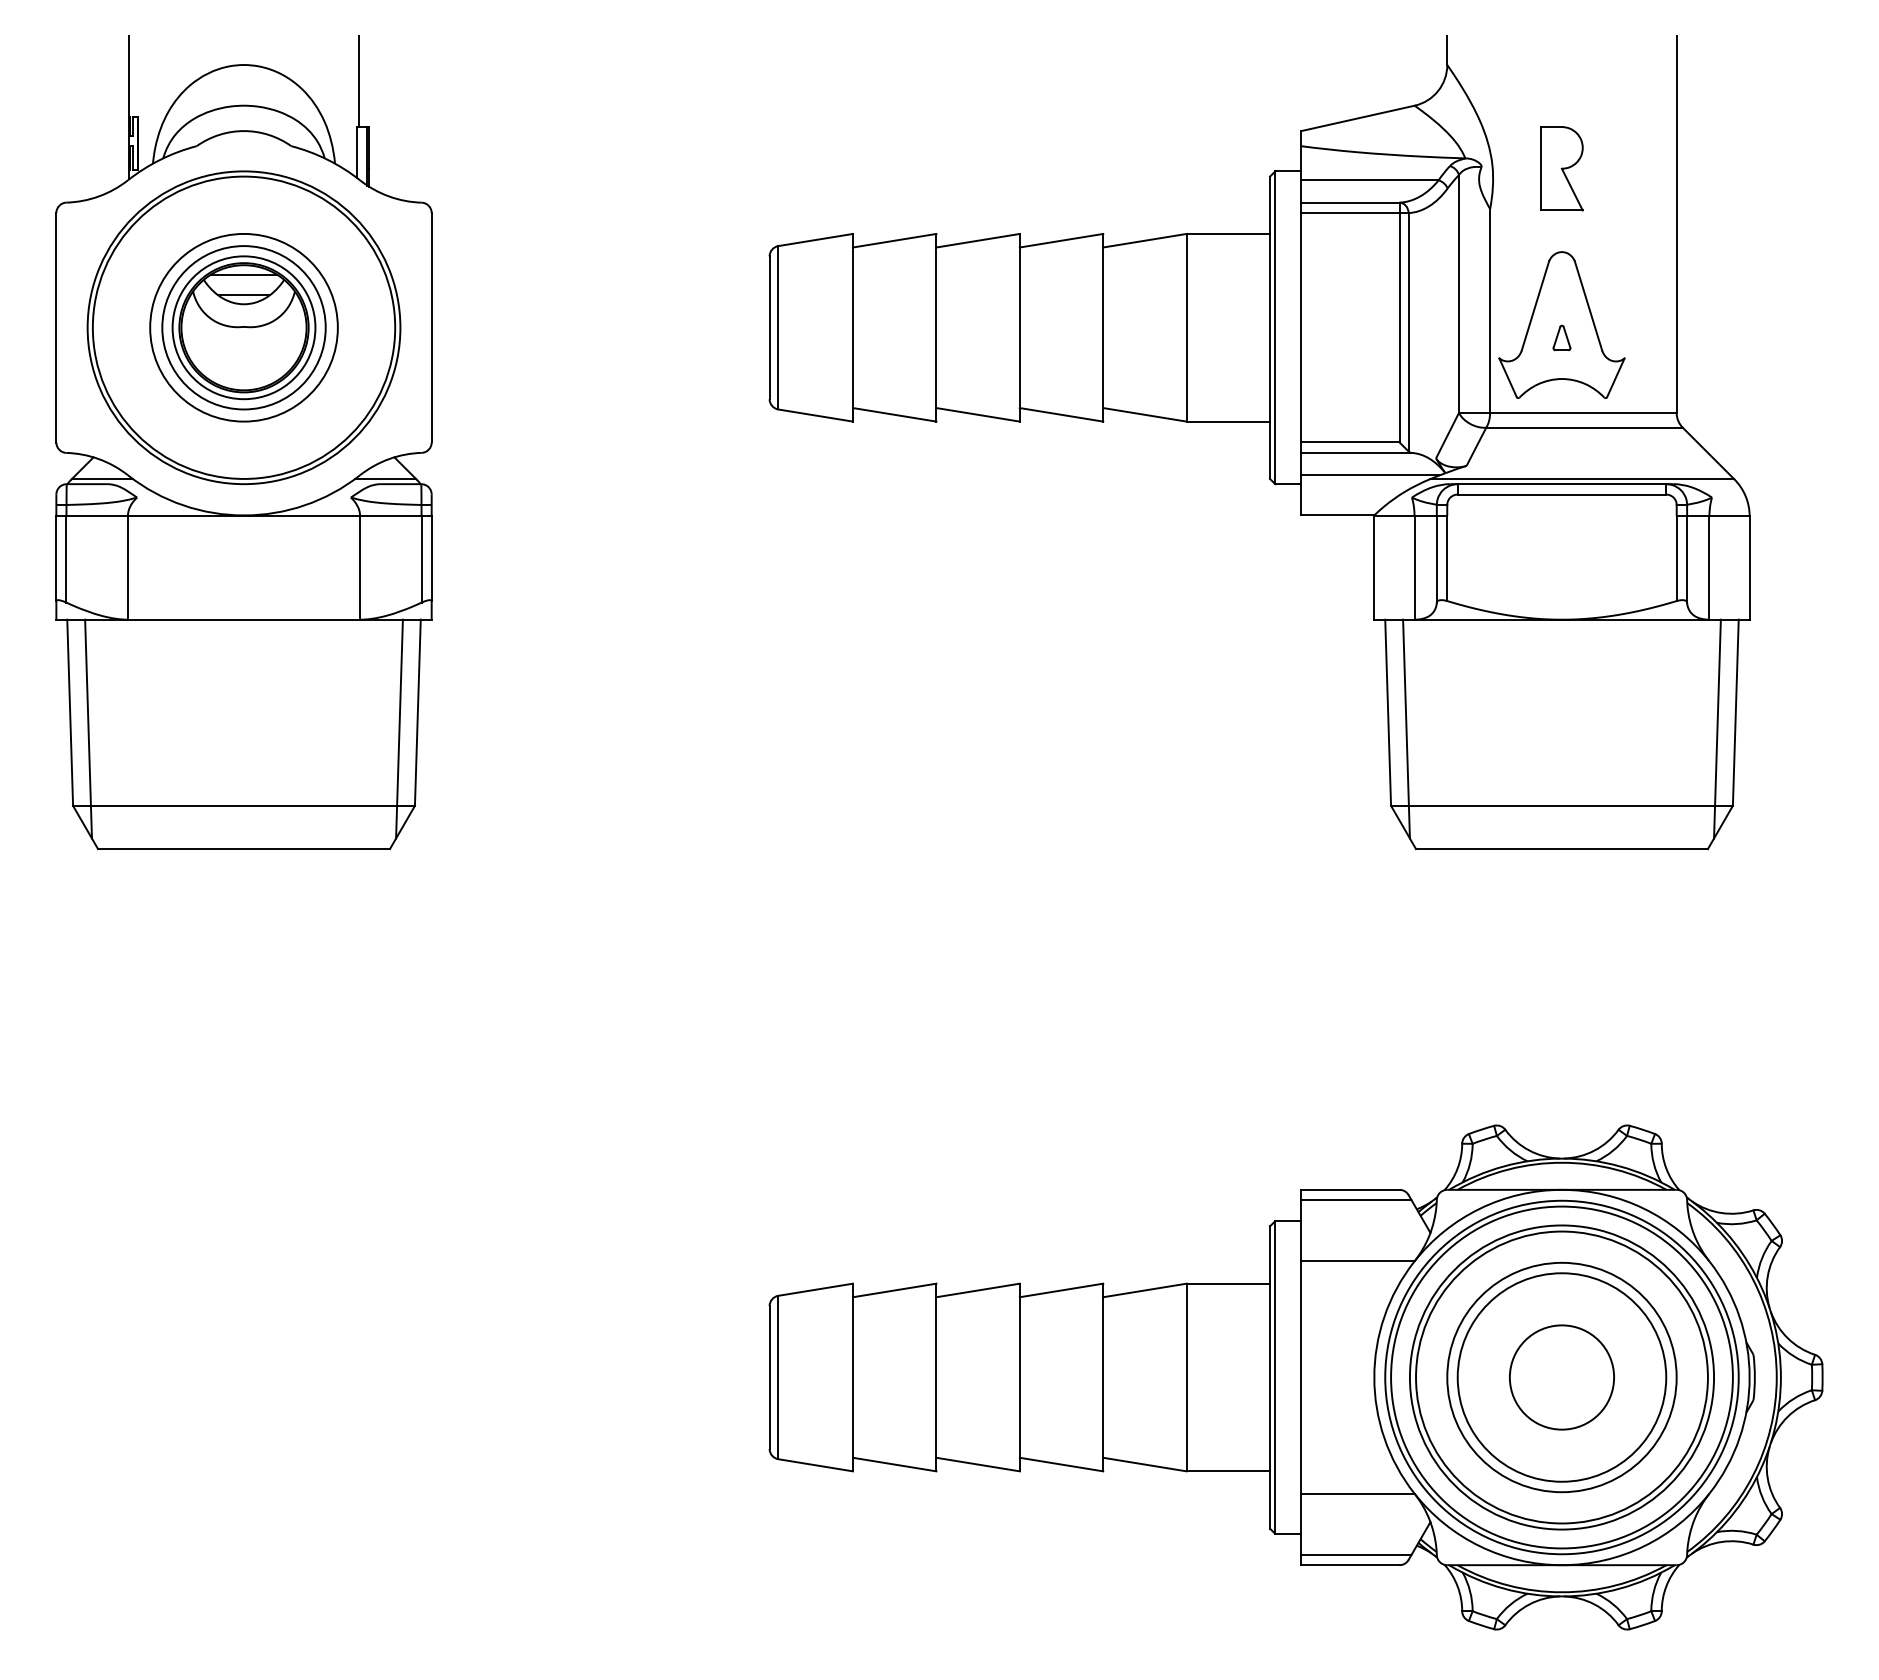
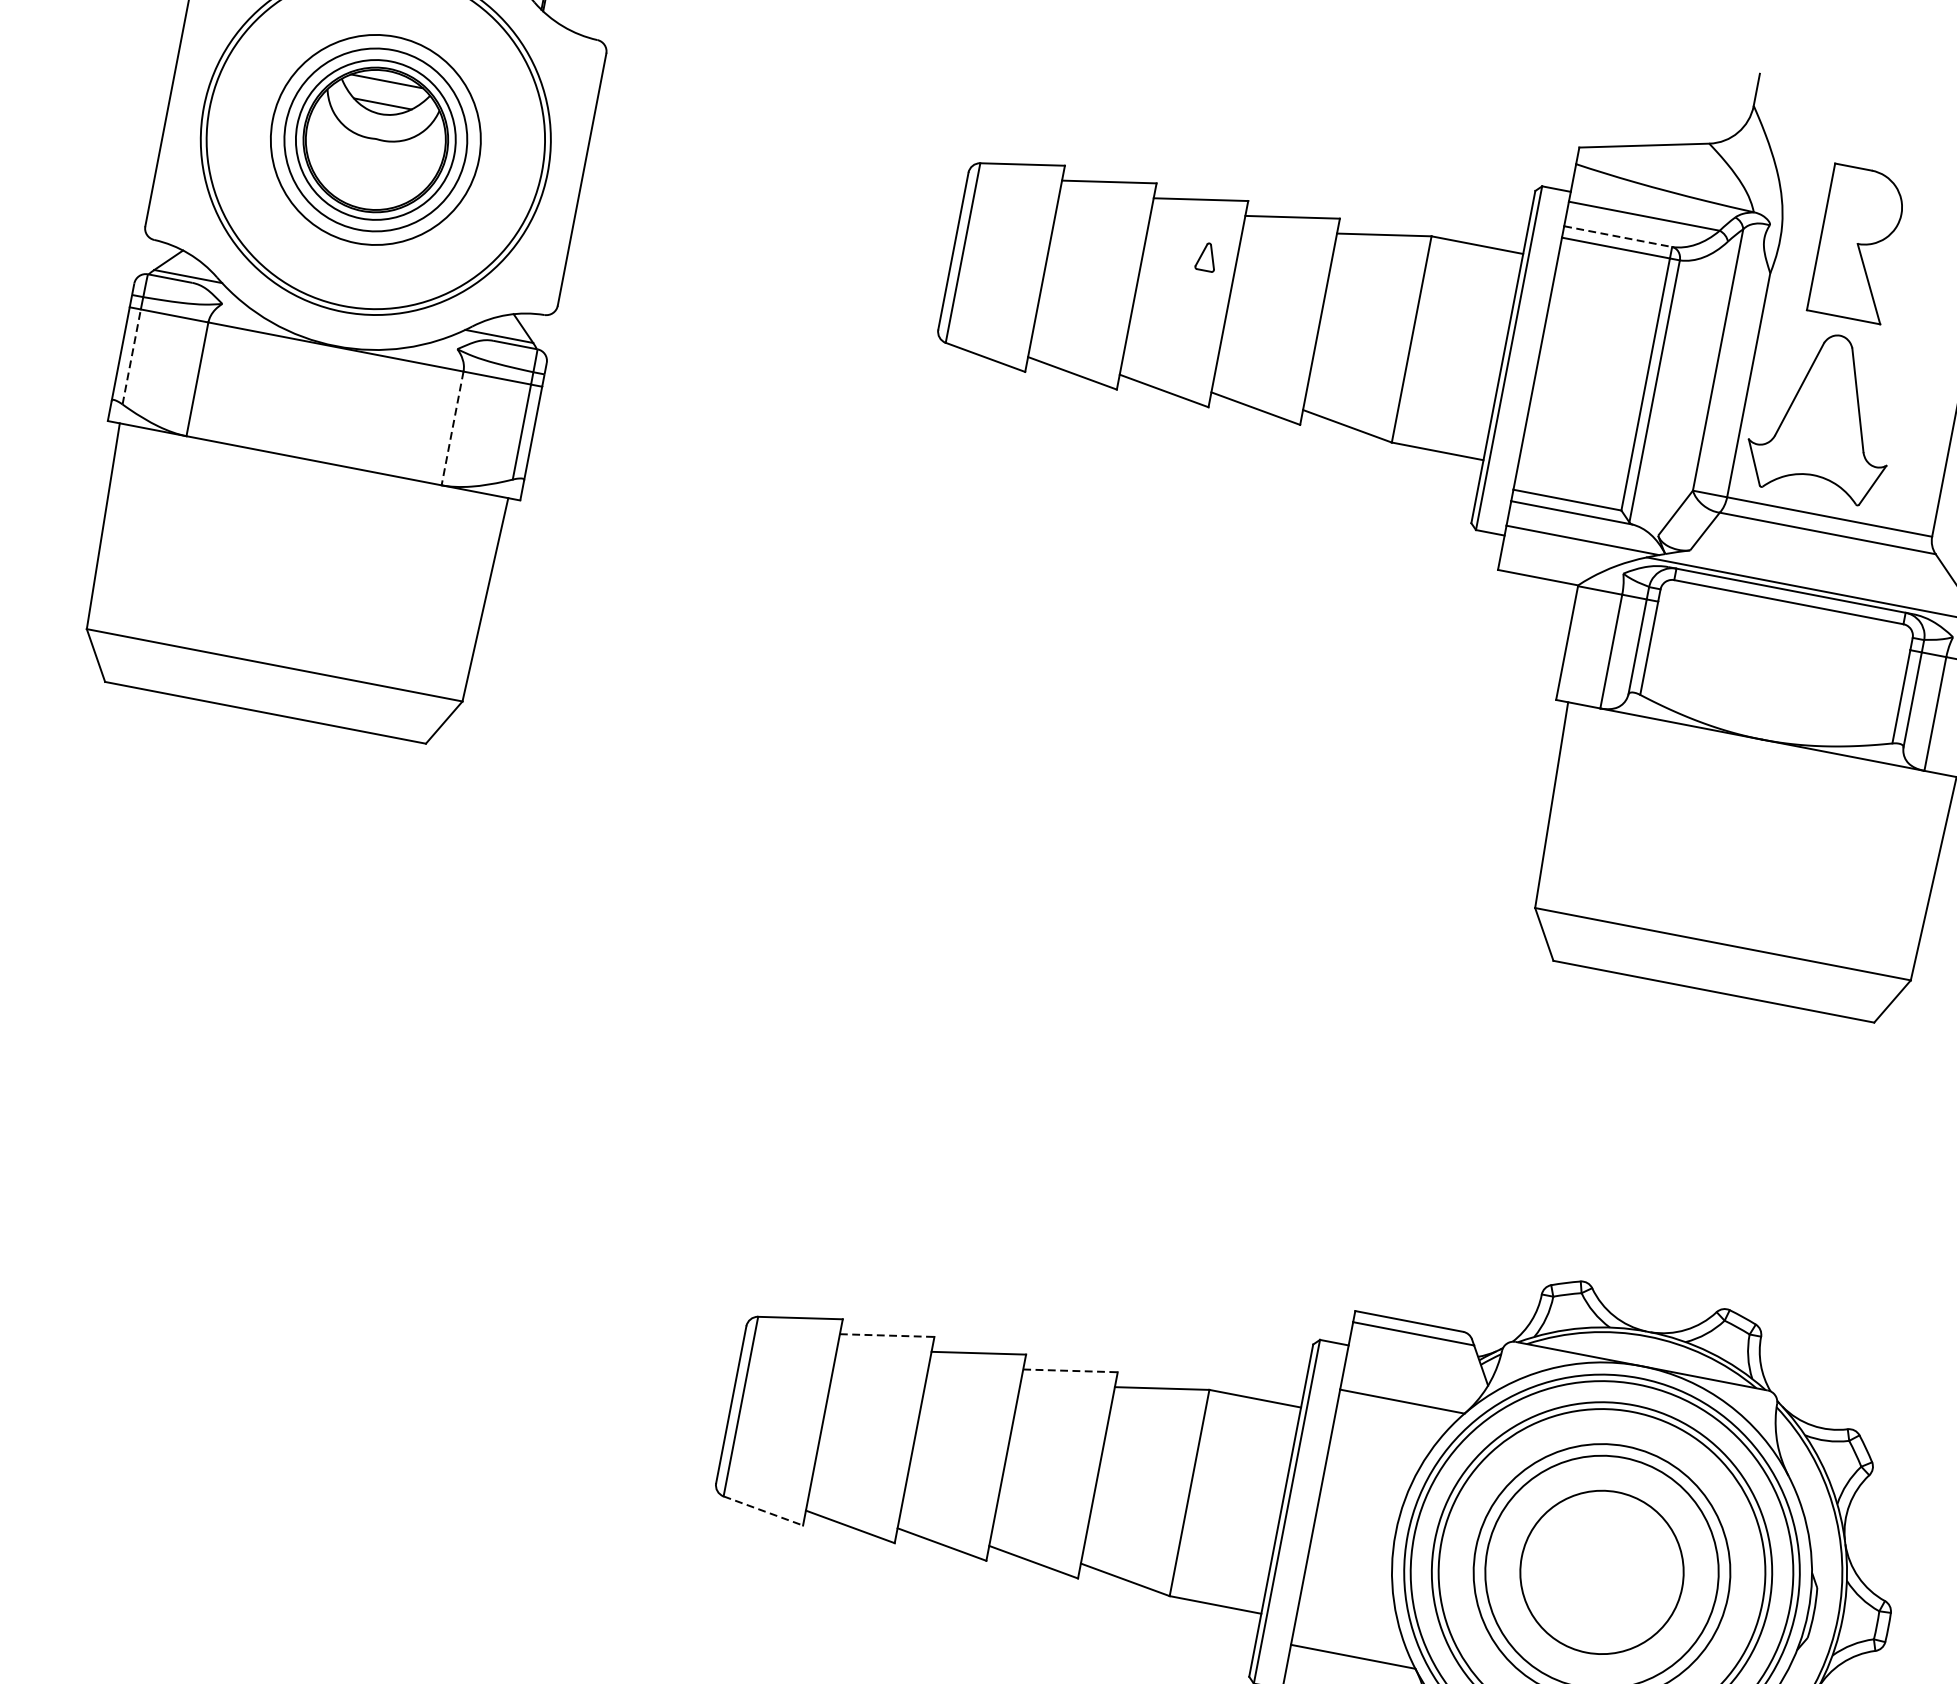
part: (1561, 168) -> (1857, 243), size x1.6
line: (1350, 202) -> (1618, 236), solid -> dashed
part: (1561, 337) -> (1206, 256), moved
line: (66, 558) -> (131, 355), solid -> dashed
line: (360, 567) -> (453, 428), solid -> dashed
line: (88, 728) -> (120, 547), removed
line: (399, 728) -> (461, 613), removed
line: (1406, 728) -> (1568, 826), removed
line: (1717, 728) -> (1910, 892), removed
line: (895, 1290) -> (888, 1335), solid -> dashed
line: (1062, 1290) -> (1071, 1371), solid -> dashed
circle: (1561, 1377) -> (1601, 1572), size x1.4
line: (815, 1465) -> (763, 1511), solid -> dashed

